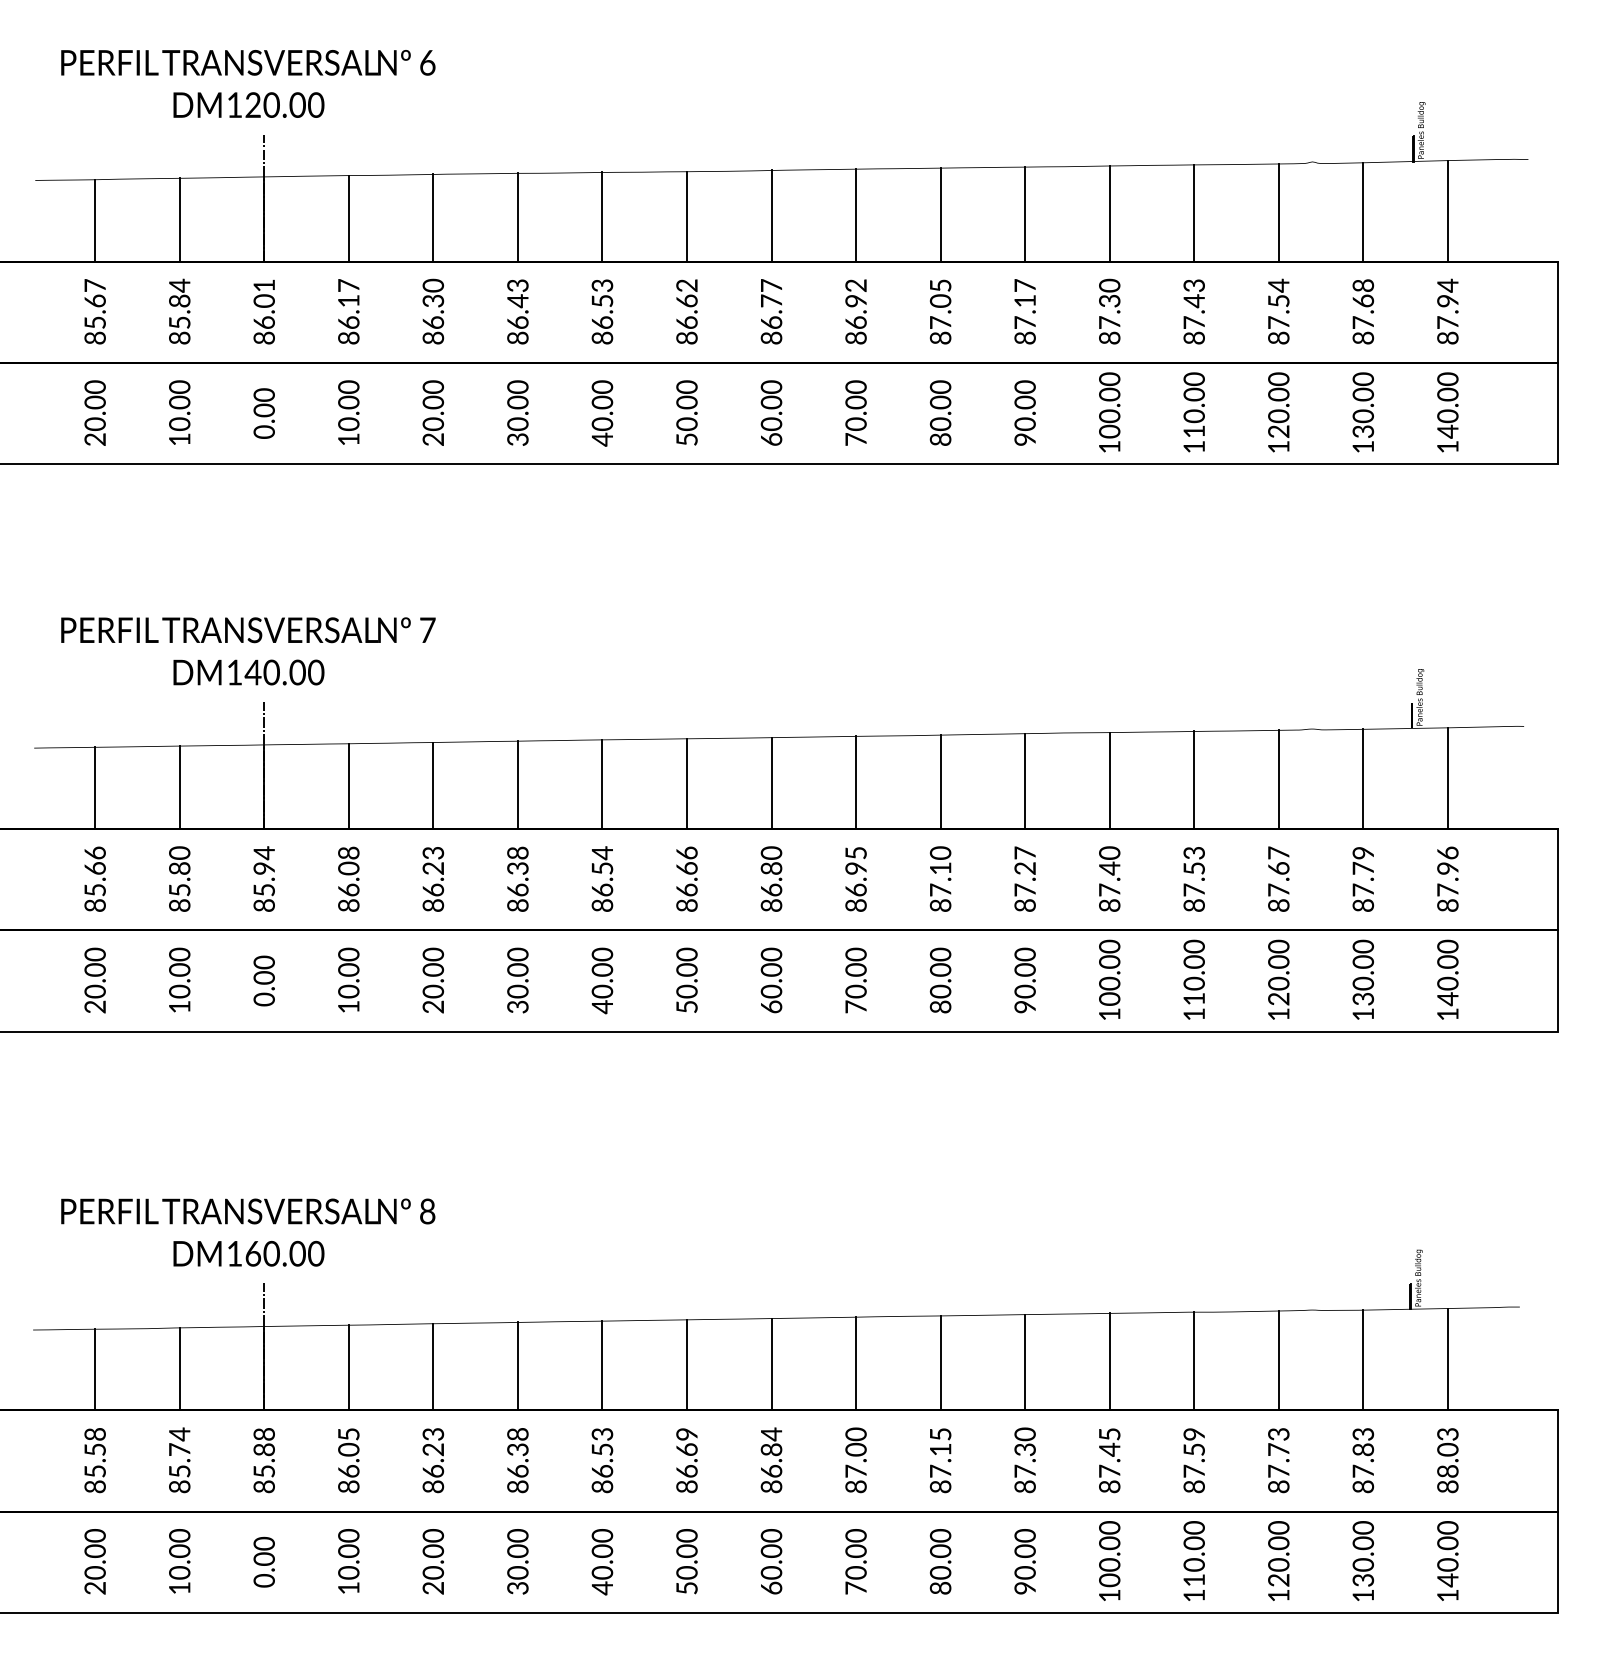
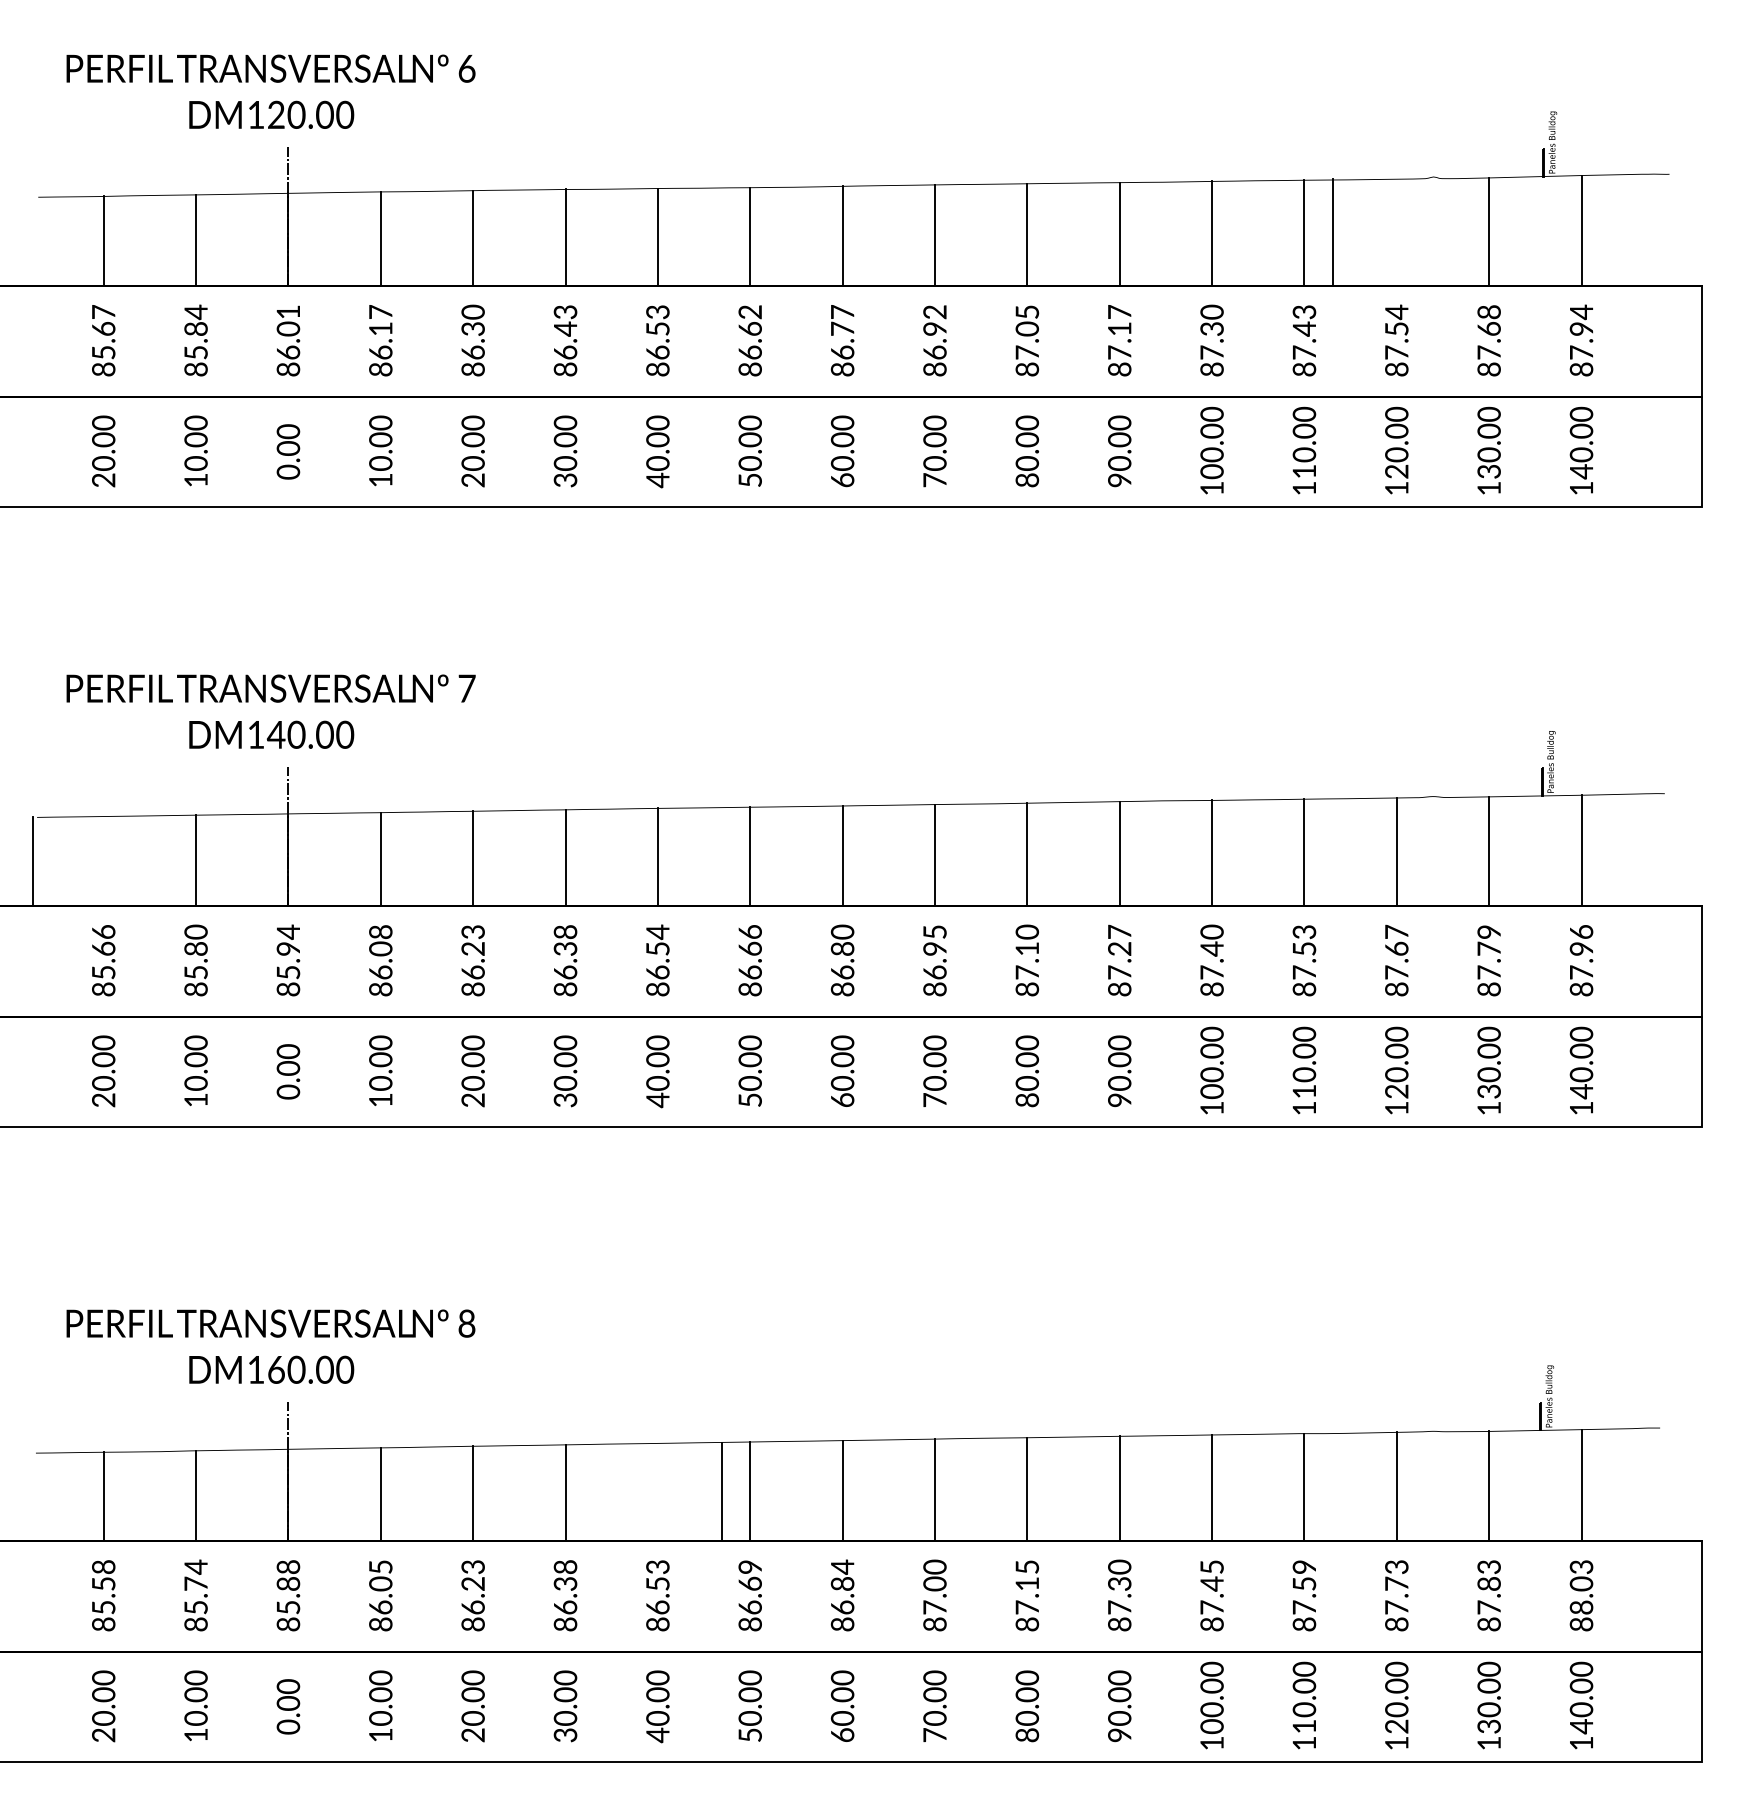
line: (1278, 212) -> (1333, 232), moved
line: (95, 787) -> (33, 860), moved
line: (602, 1365) -> (722, 1491), moved

